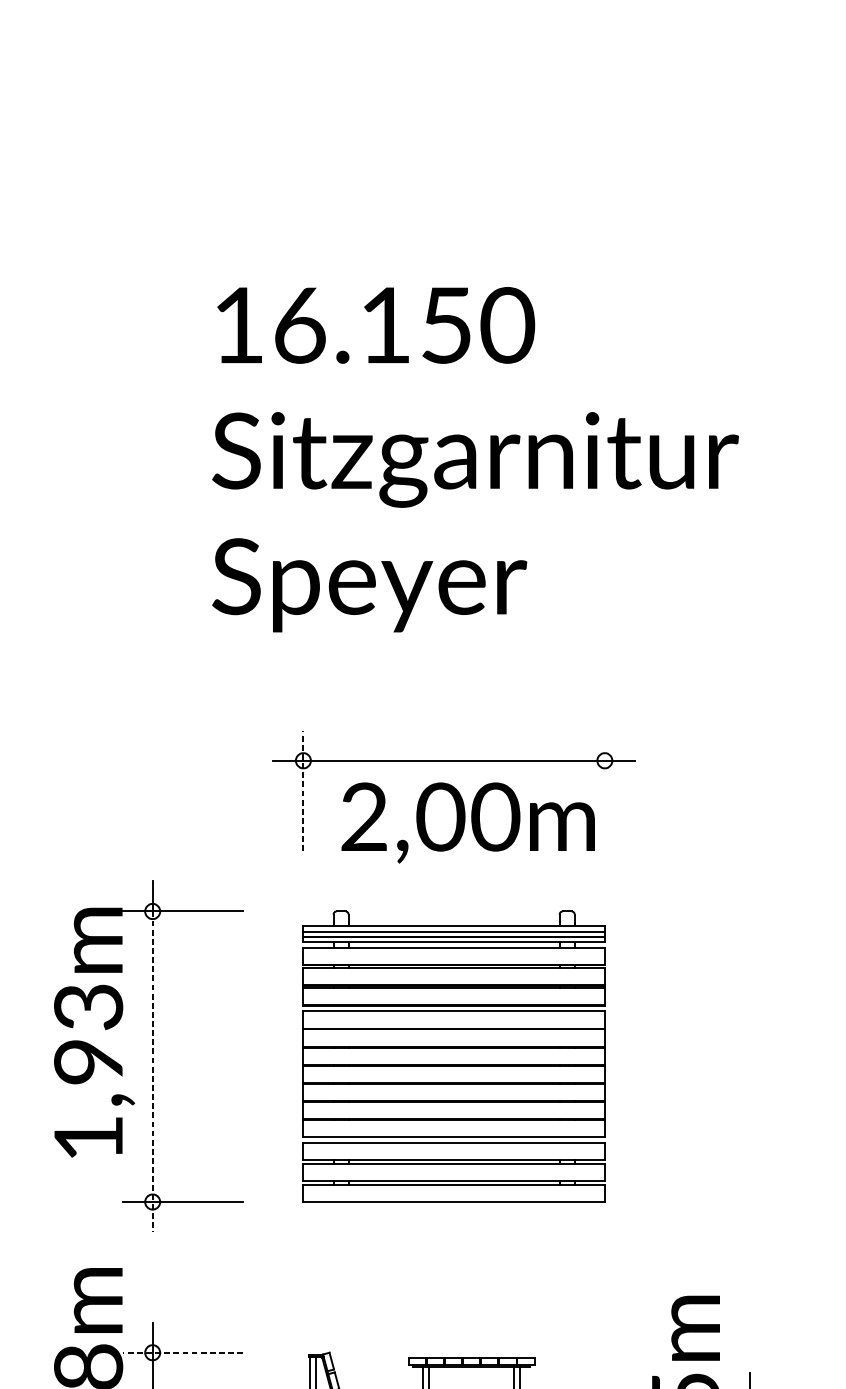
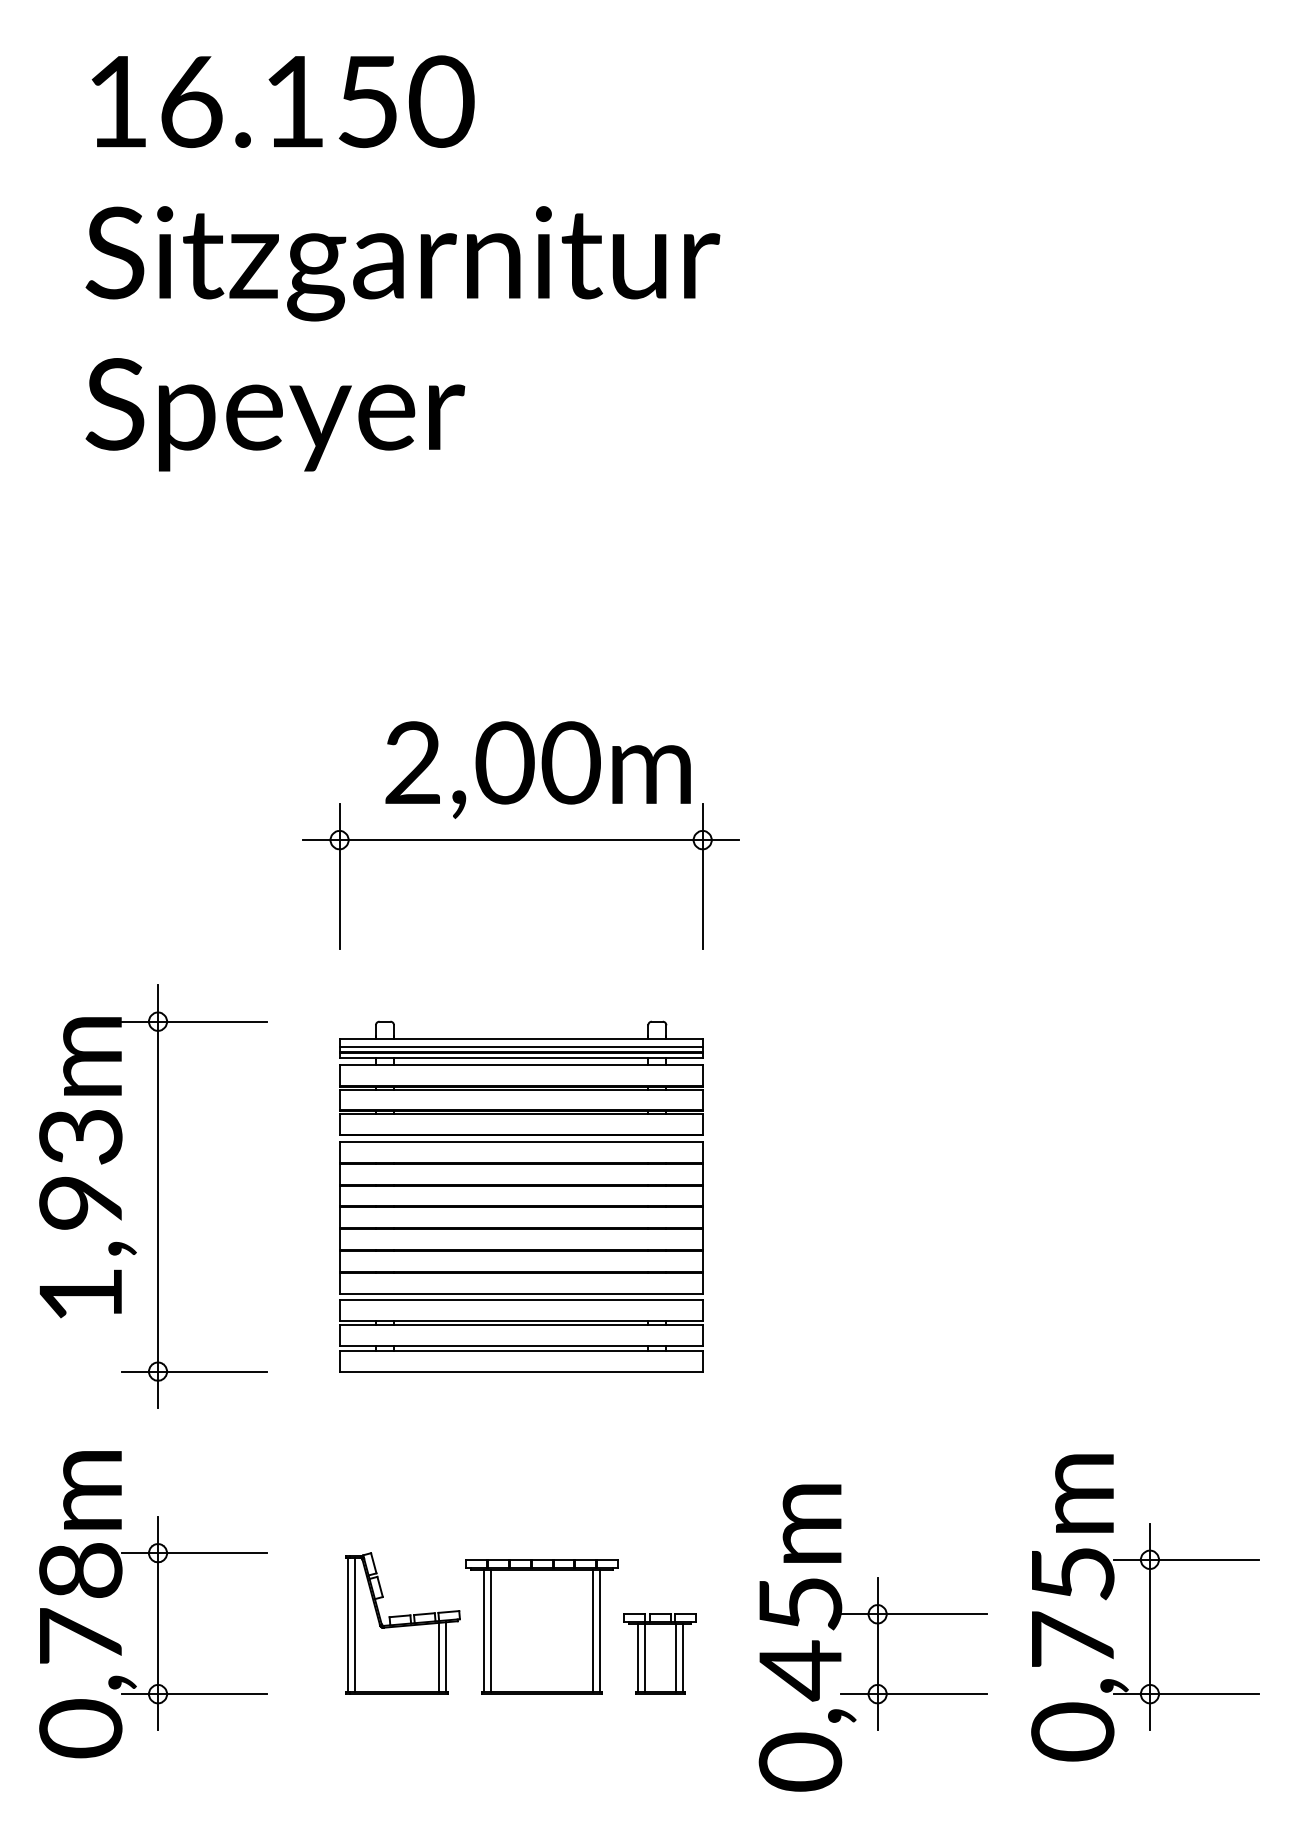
text: (475, 459) -> (402, 263), moved
line: (303, 790) -> (339, 876), dashed -> solid
line: (604, 790) -> (702, 876), added
text: (467, 822) -> (537, 769), moved
line: (153, 1072) -> (158, 1215), dashed -> solid
line: (182, 1353) -> (194, 1553), dashed -> solid

